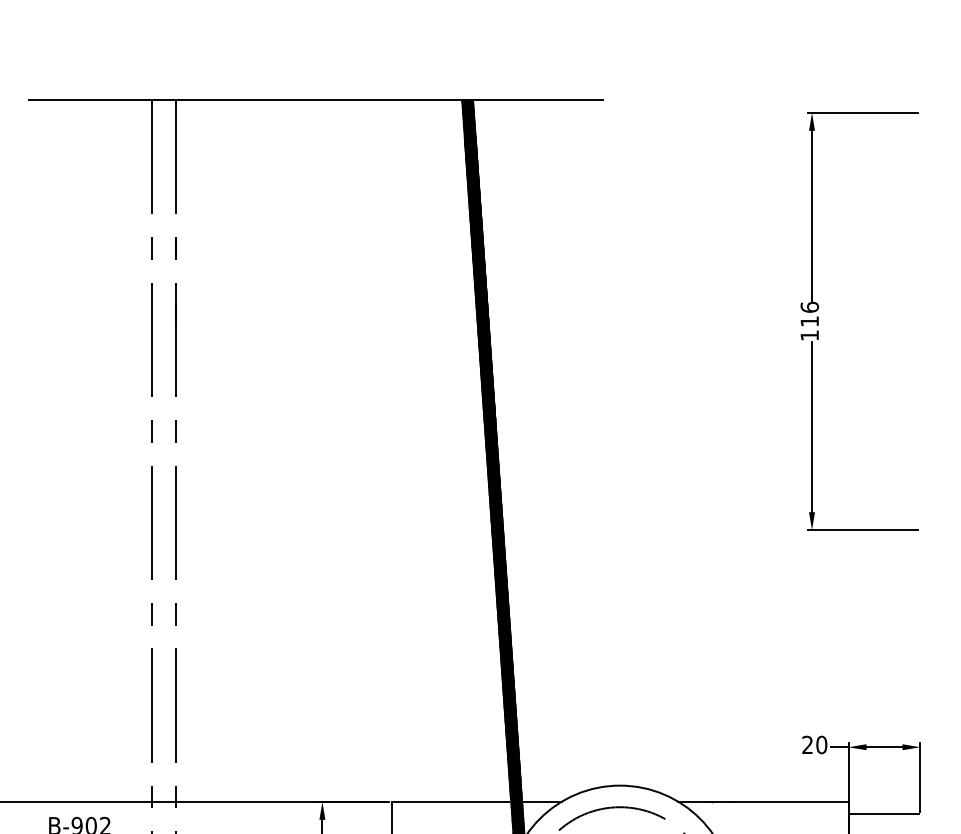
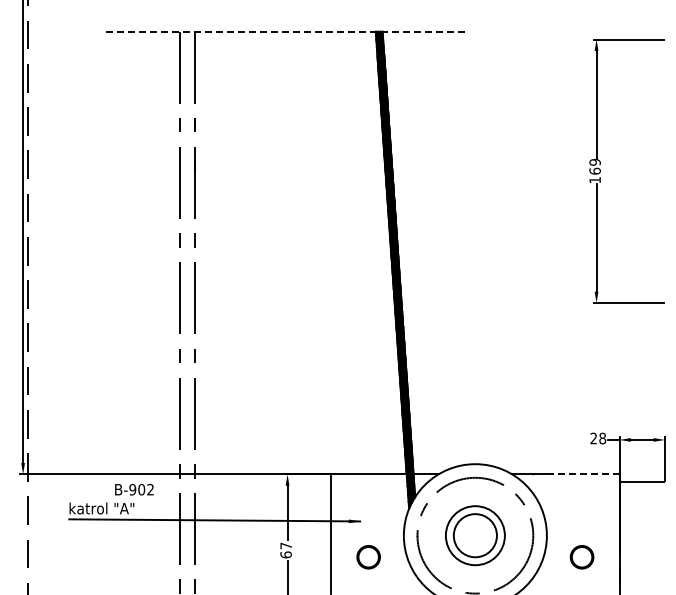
line: (315, 100) -> (283, 31), solid -> dashed
text: (808, 313) -> (594, 166), 116 -> 169
text: (821, 744) -> (602, 438), 20 -> 28
line: (789, 801) -> (582, 474), solid -> dashed

